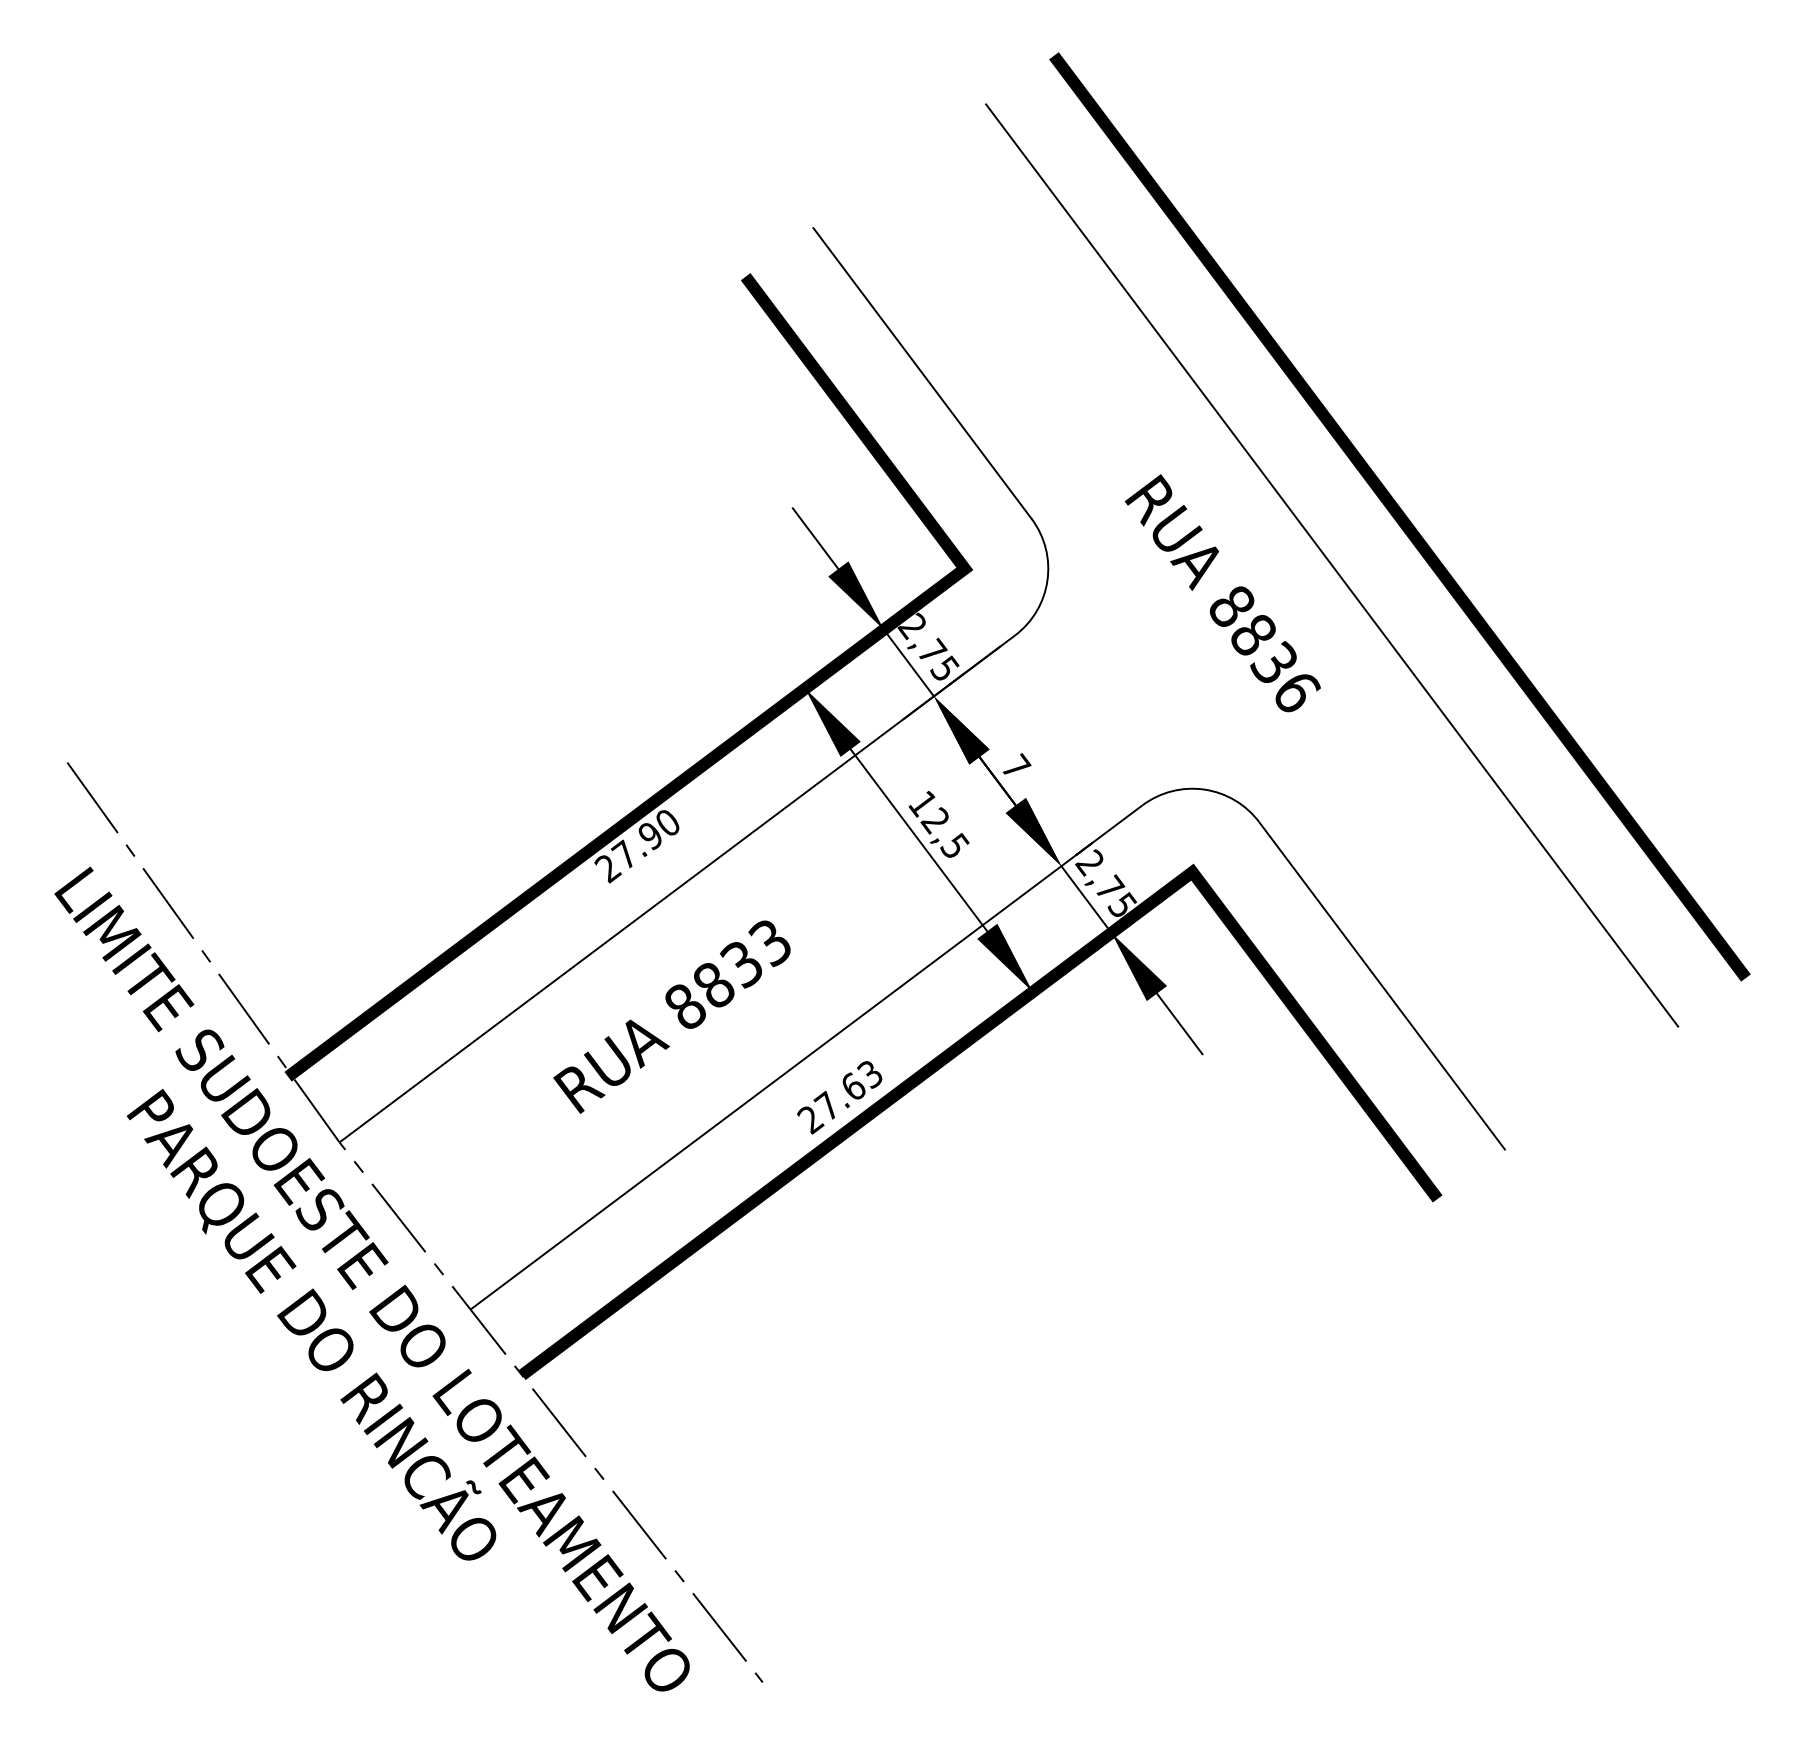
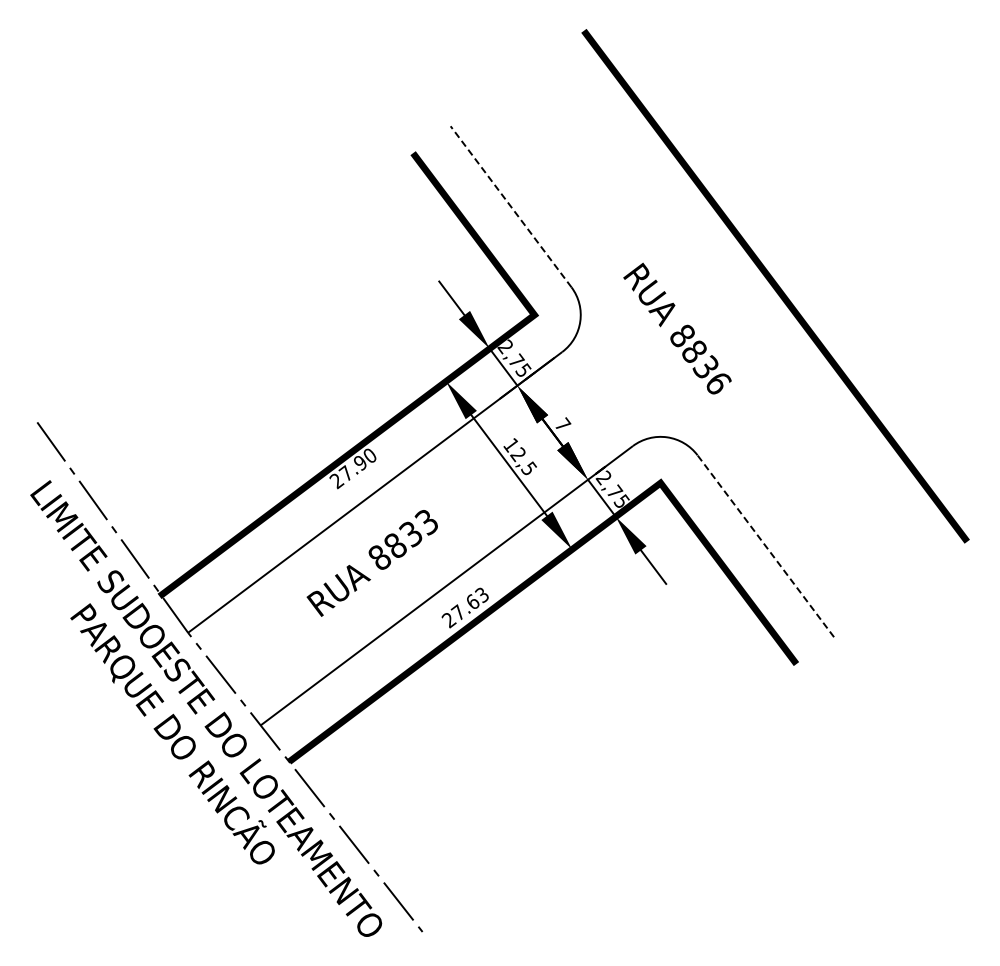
line: (923, 372) -> (511, 206), solid -> dashed
line: (1331, 564) -> (737, 312), removed
line: (1381, 986) -> (765, 546), solid -> dashed

